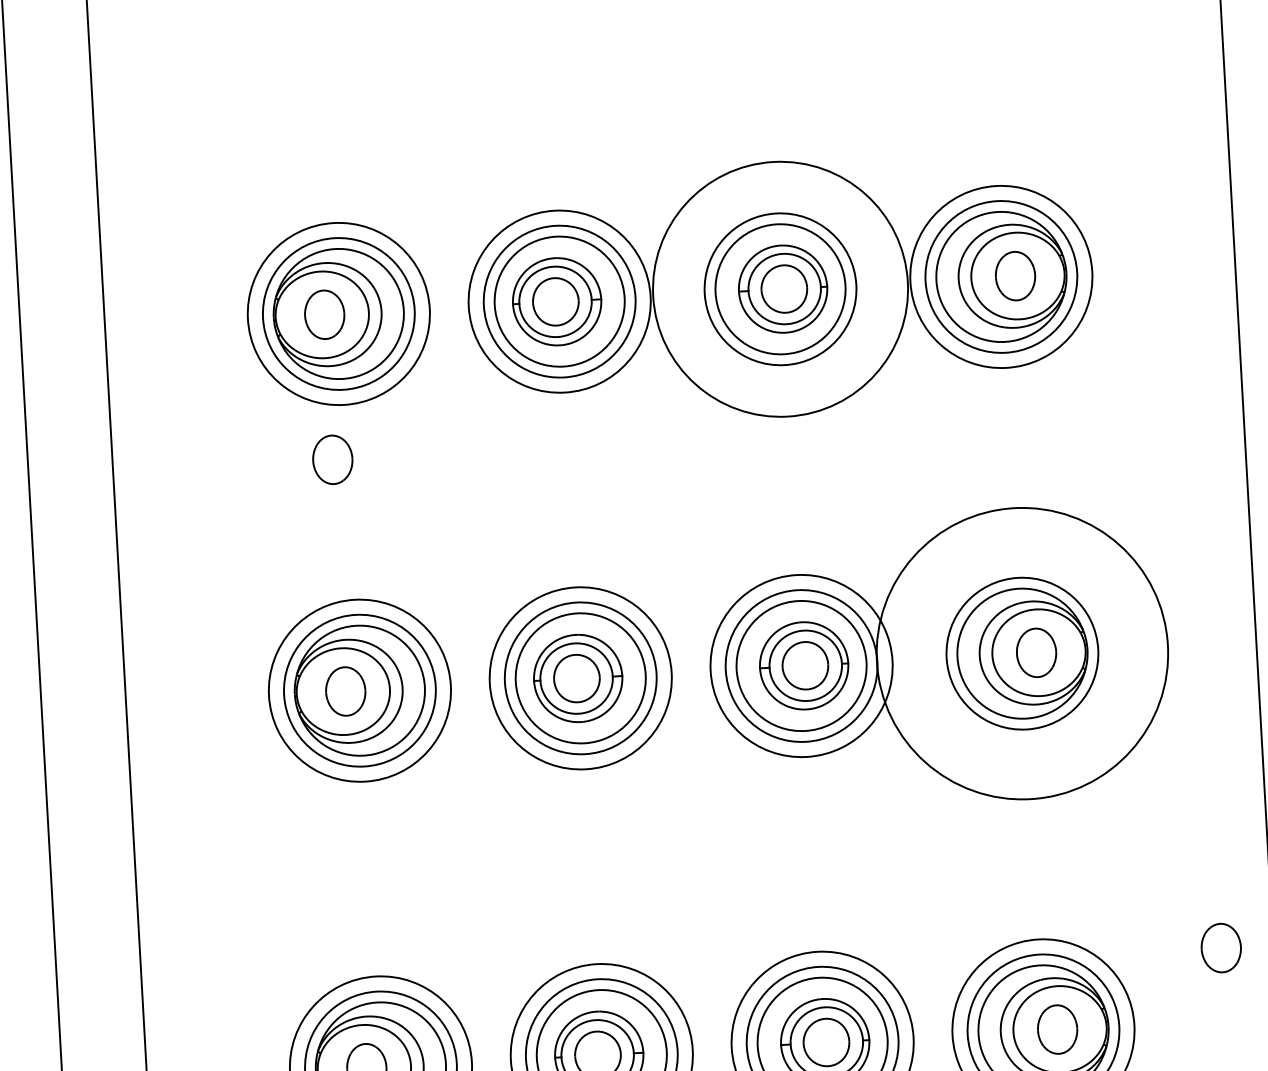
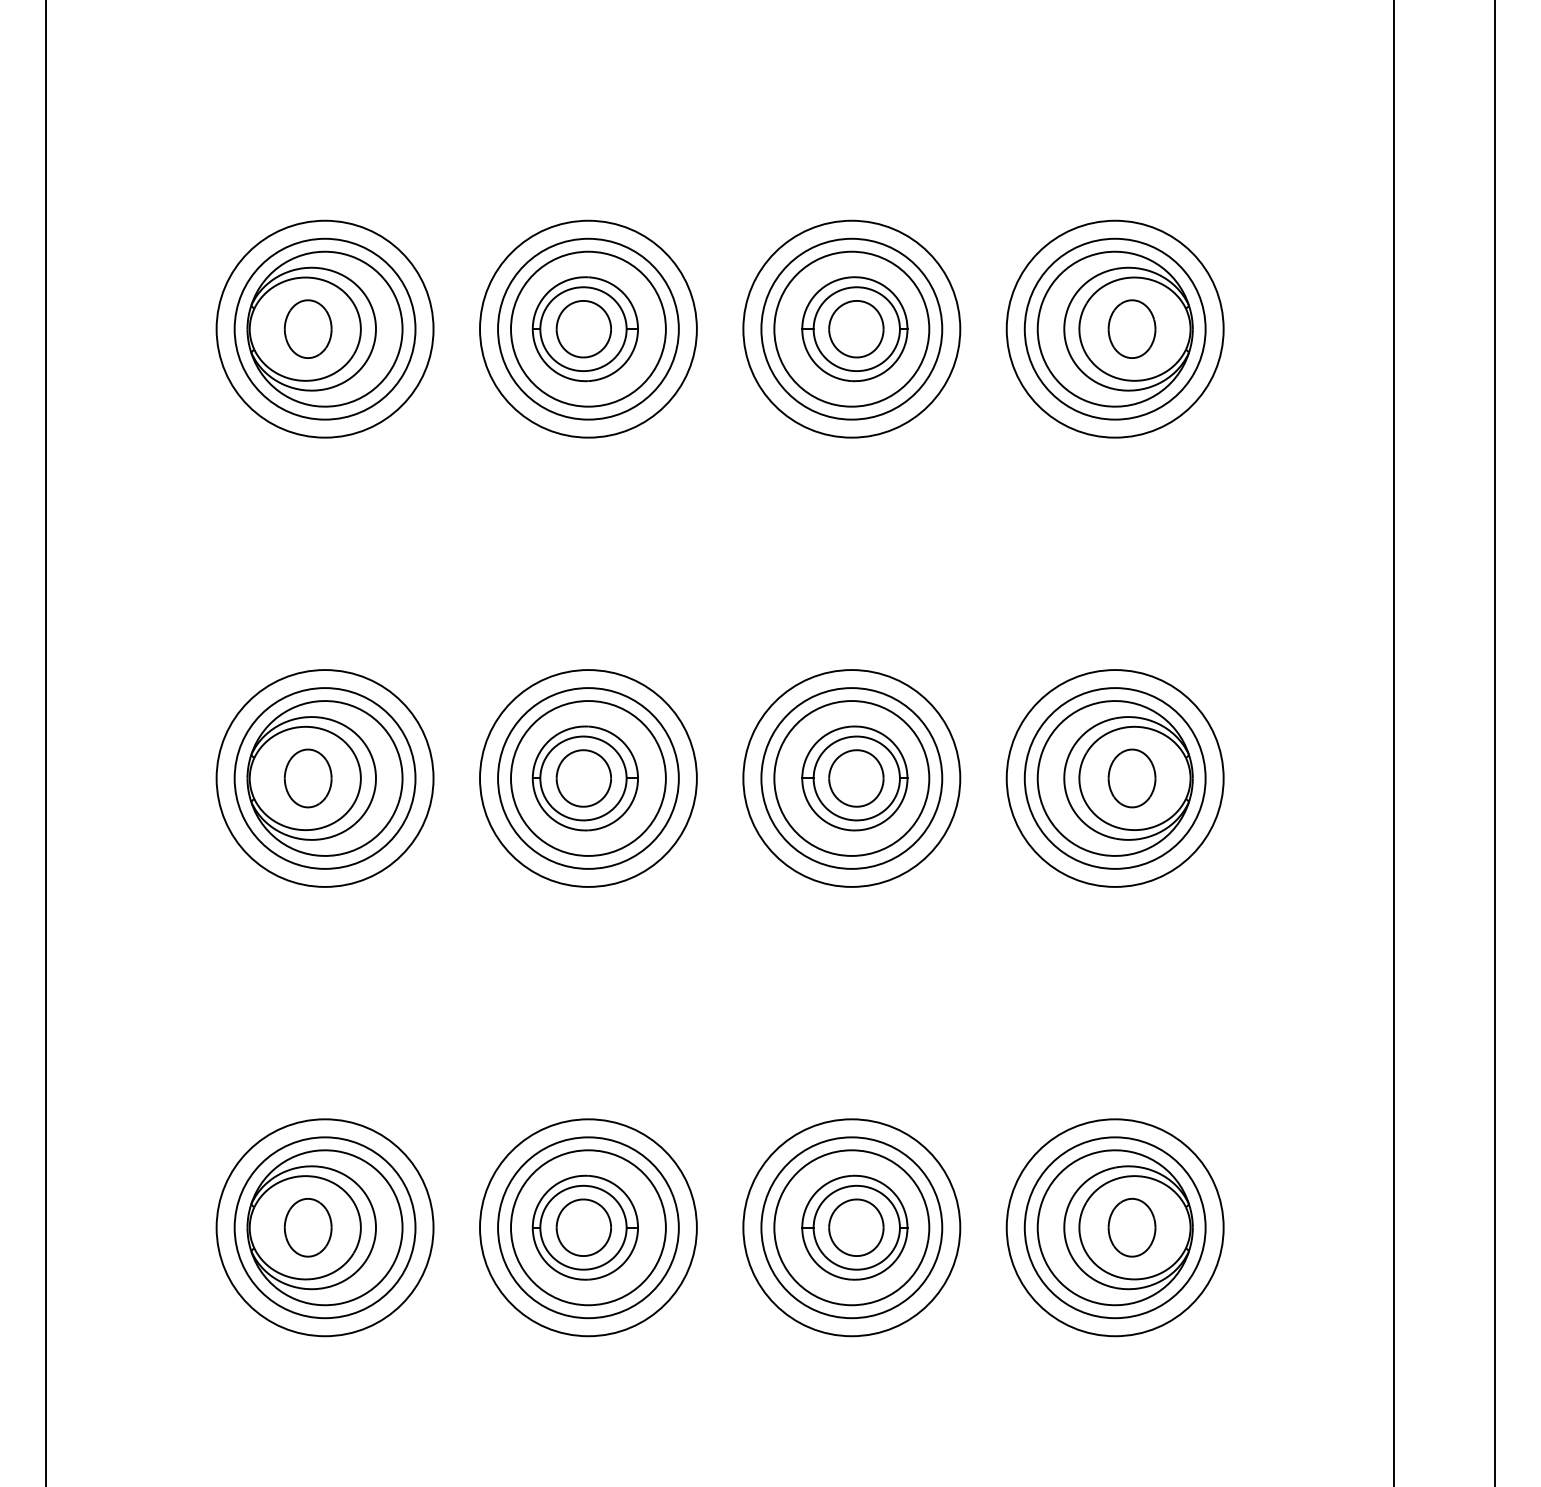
circle: (780, 288) -> (851, 328), size x0.71
part: (332, 459) -> (307, 501), removed
circle: (1021, 653) -> (1114, 778), size x0.62
part: (1220, 947) -> (1331, 1141), removed

